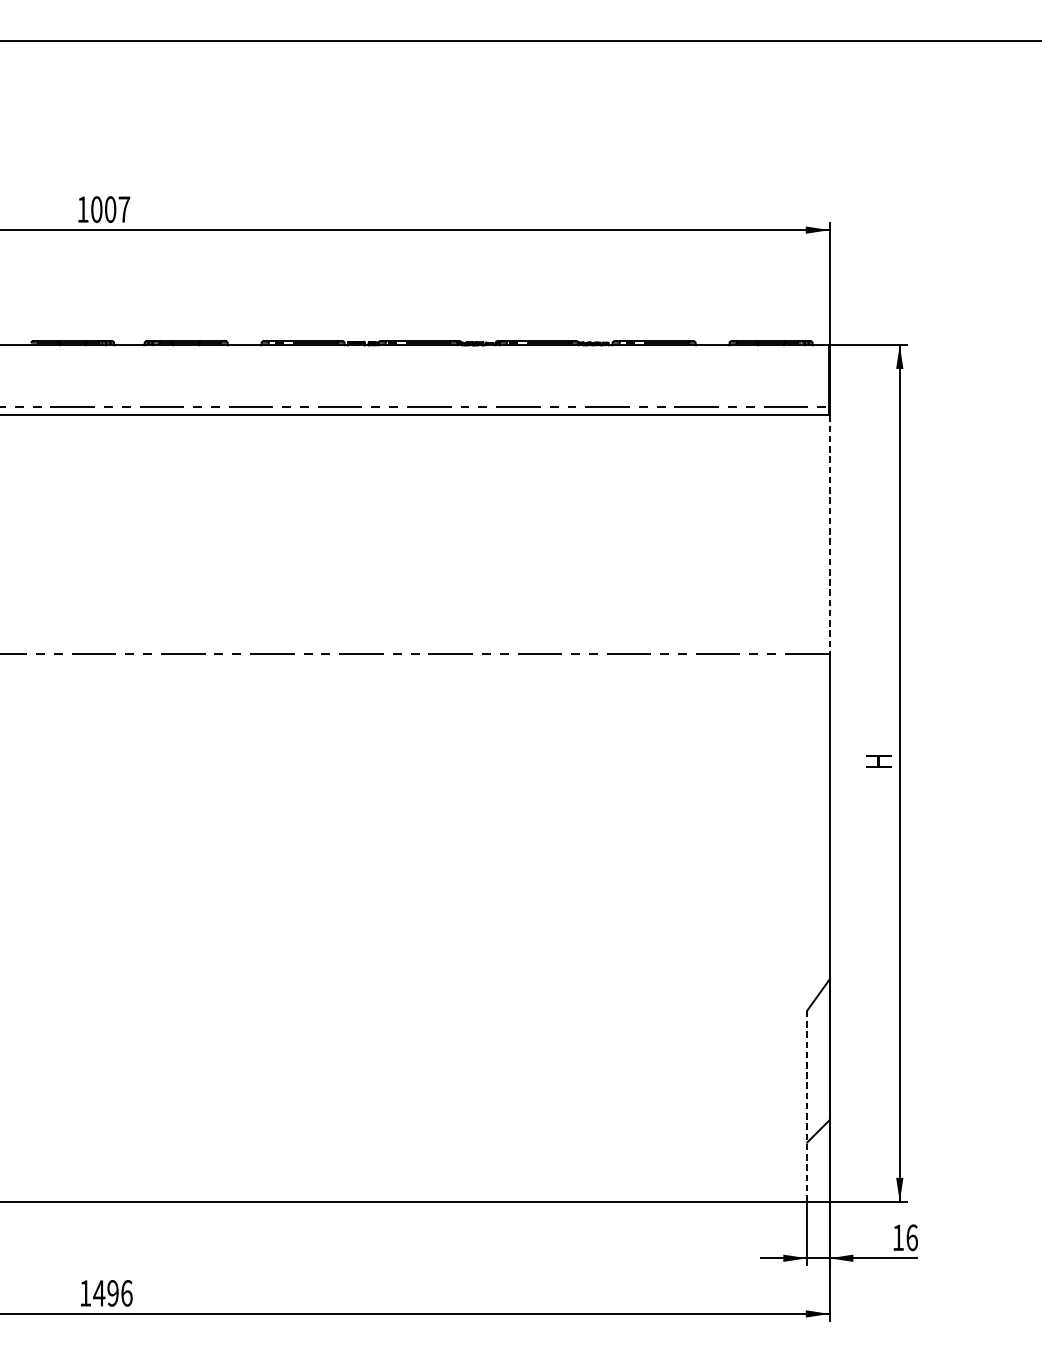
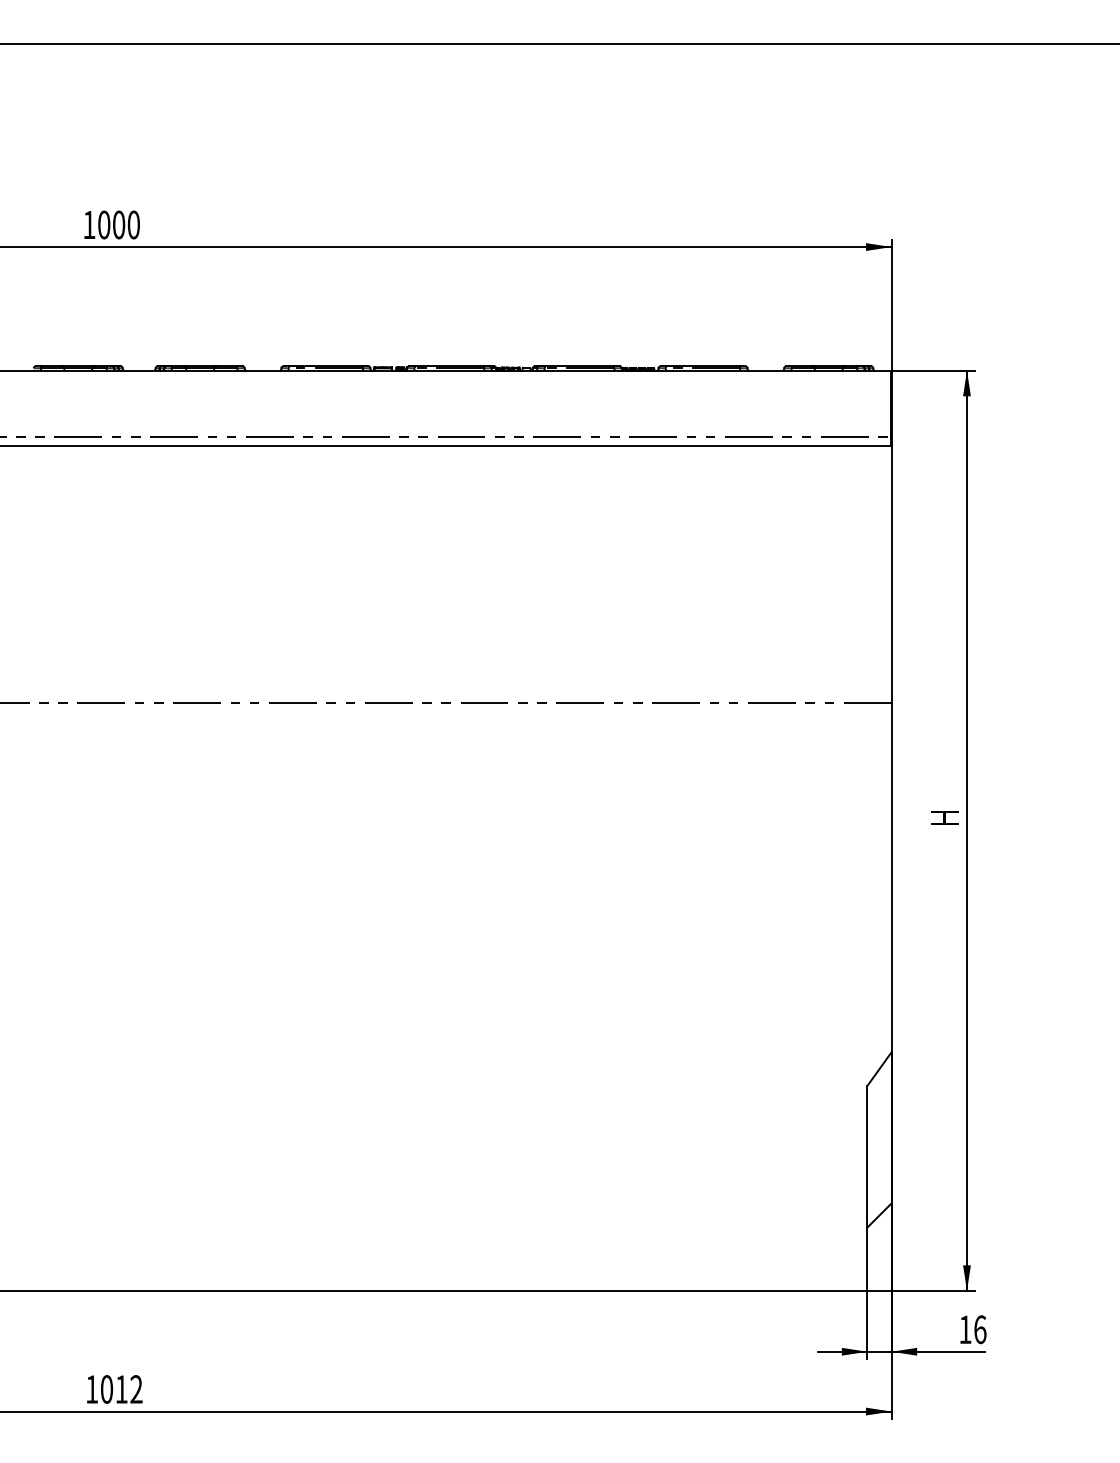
text: (124, 209) -> (133, 224), 1007 -> 1000
line: (829, 534) -> (891, 574), dashed -> solid
line: (807, 1106) -> (867, 1188), dashed -> solid
text: (112, 1293) -> (121, 1389), 1496 -> 1012

